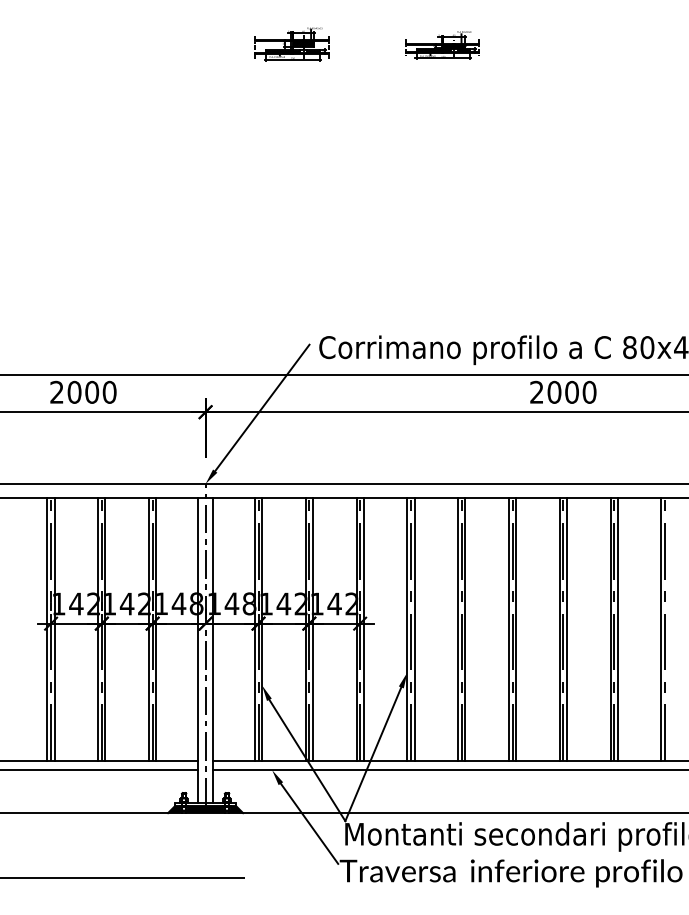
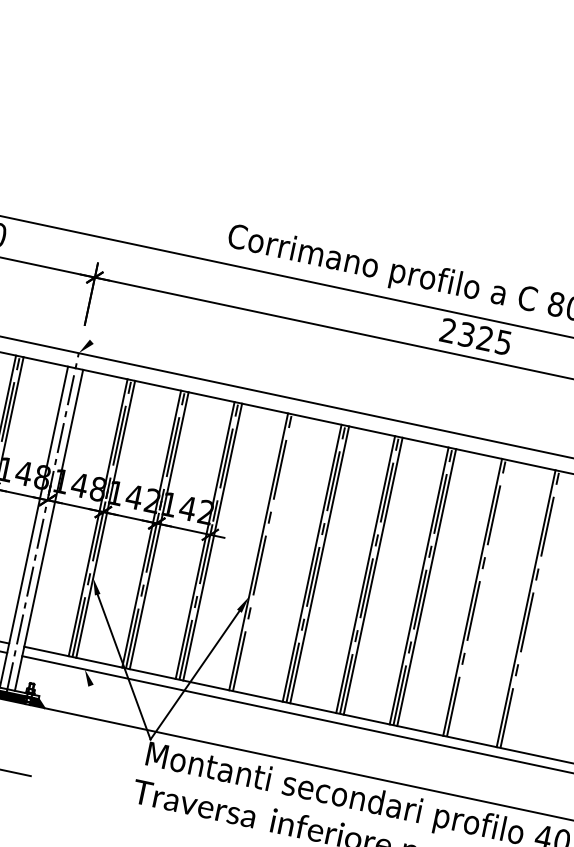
text: (571, 391) -> (484, 337), 2000 -> 2325
line: (262, 407) -> (155, 285), removed
line: (414, 629) -> (266, 553), removed
line: (617, 629) -> (480, 598), removed
line: (309, 823) -> (112, 733), removed

